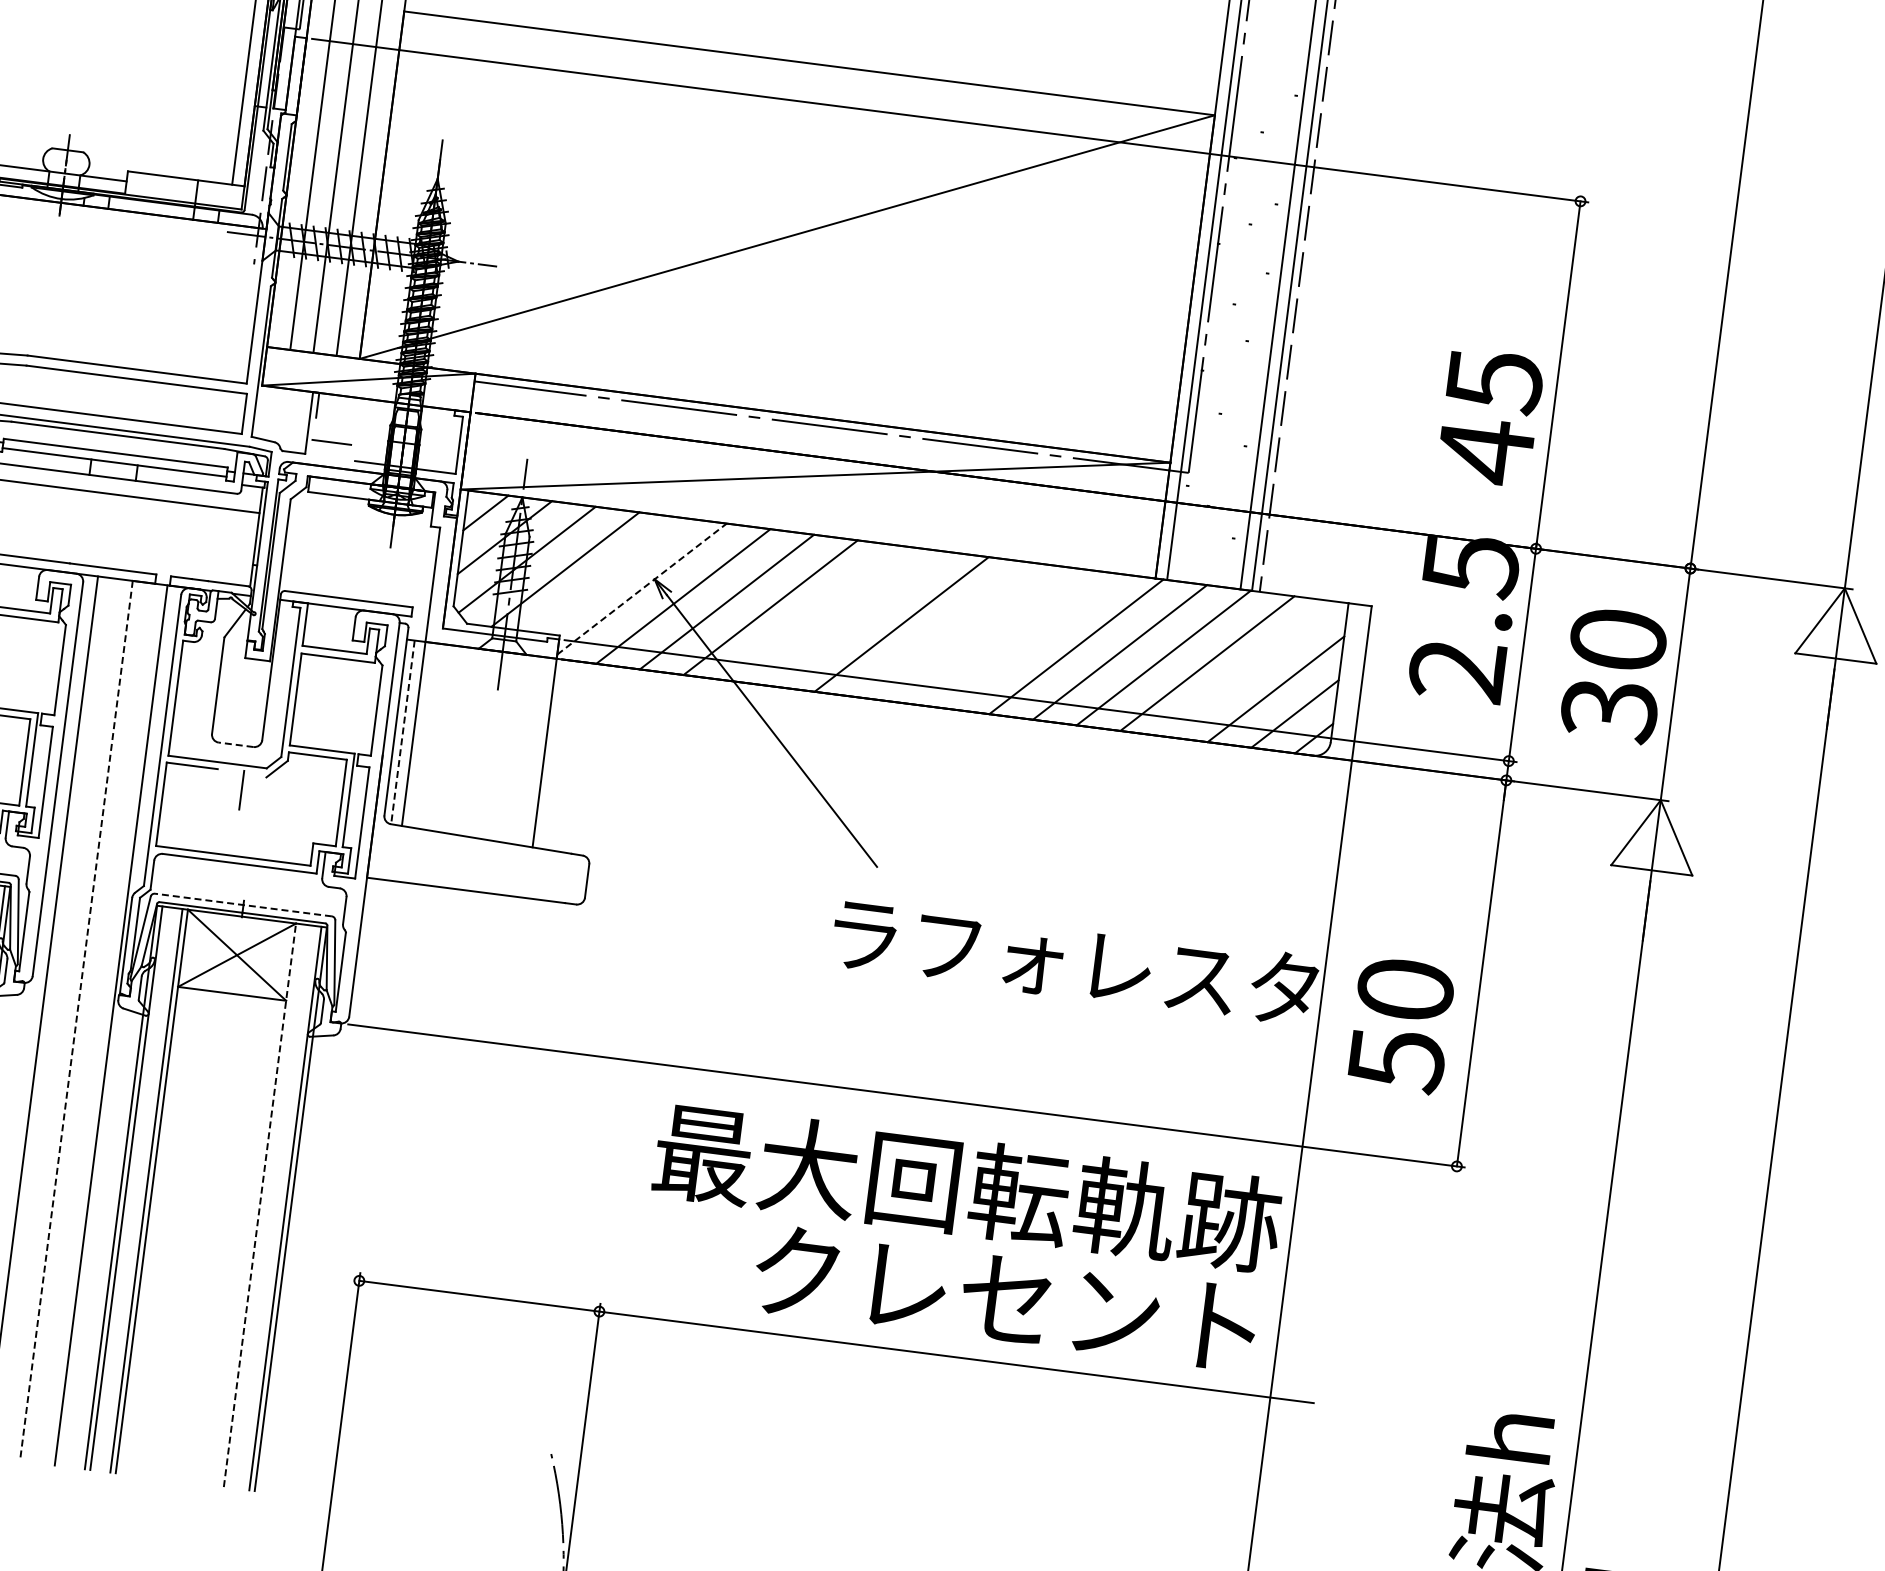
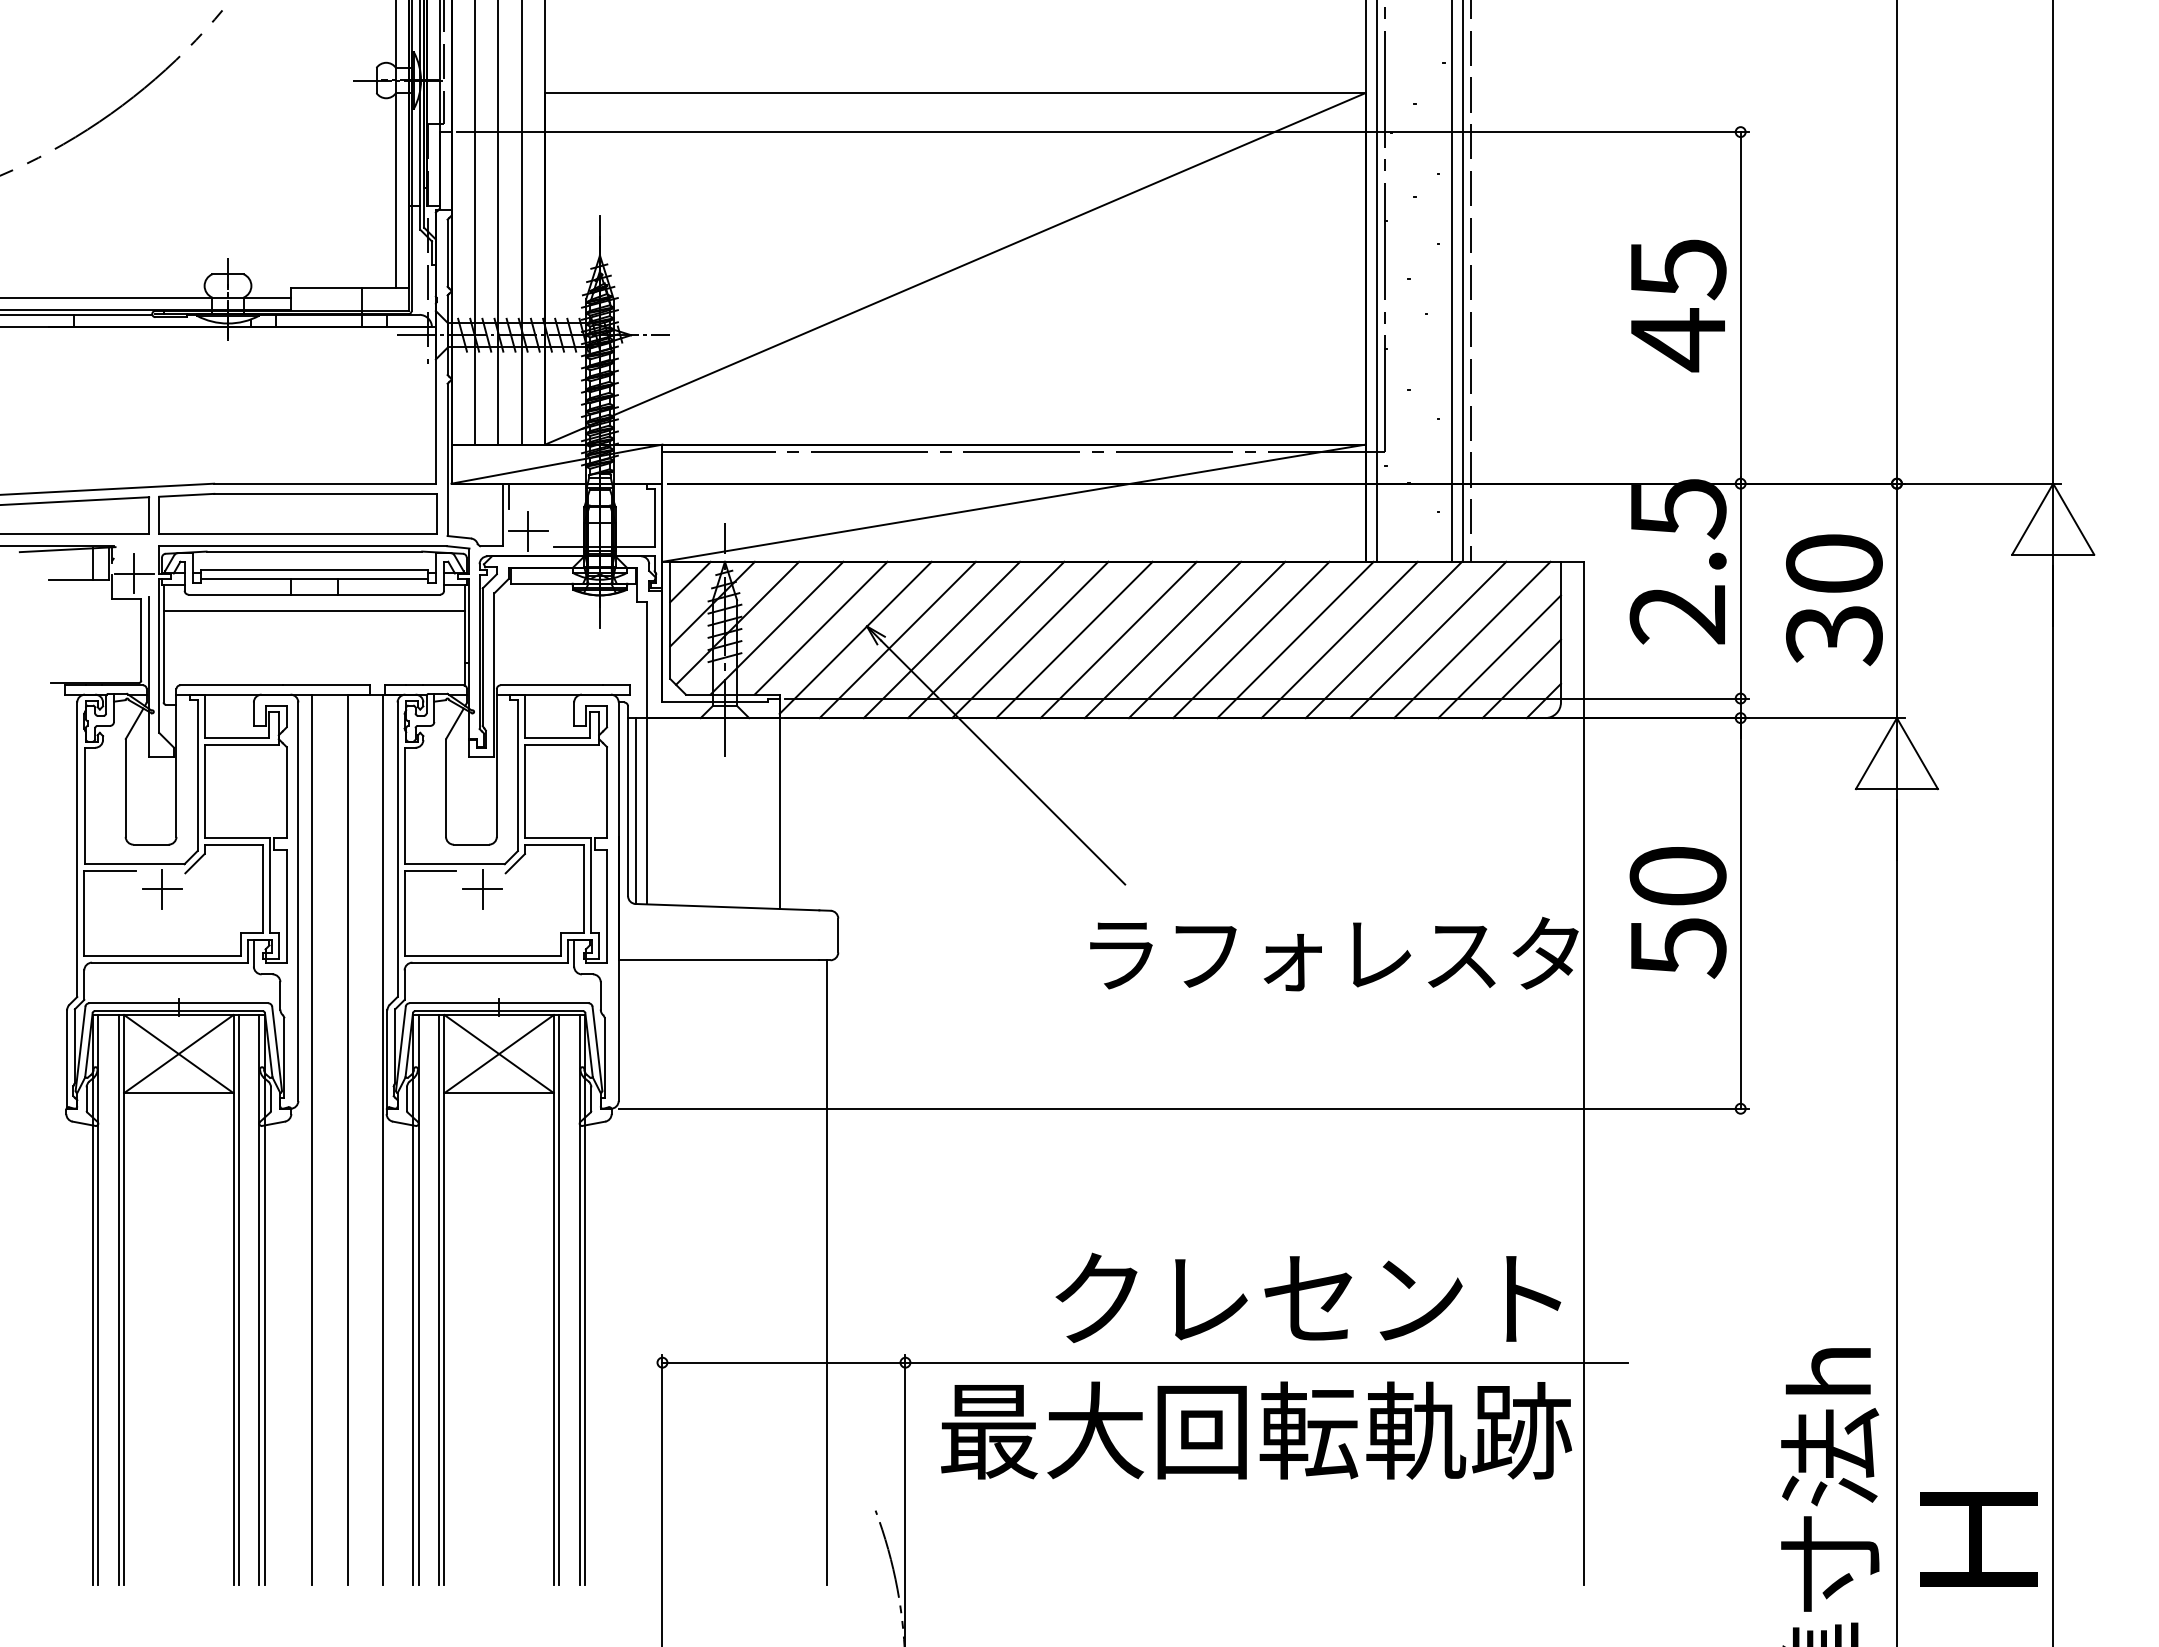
text: (1490, 417) -> (1678, 305), moved
line: (332, 441) -> (528, 530), added
line: (608, 574) -> (820, 627), added
line: (641, 588) -> (855, 637), dashed -> solid
line: (814, 612) -> (1030, 639), added
line: (858, 618) -> (1074, 639), added
line: (944, 629) -> (1162, 639), added
line: (988, 635) -> (1206, 639), added
line: (1032, 640) -> (1251, 639), added
line: (1251, 668) -> (1472, 639), added
line: (402, 732) -> (635, 811), dashed -> solid
line: (236, 744) -> (471, 844), dashed -> solid
line: (241, 790) -> (482, 889), added
line: (243, 905) -> (499, 1003), dashed -> solid
line: (76, 1021) -> (347, 1140), dashed -> solid
text: (1400, 1025) -> (1677, 912), moved
text: (967, 1187) -> (1256, 1430), moved
line: (259, 1204) -> (553, 1299), dashed -> solid
line: (265, 1206) -> (559, 1300), added
line: (532, 1212) -> (826, 1272), added

